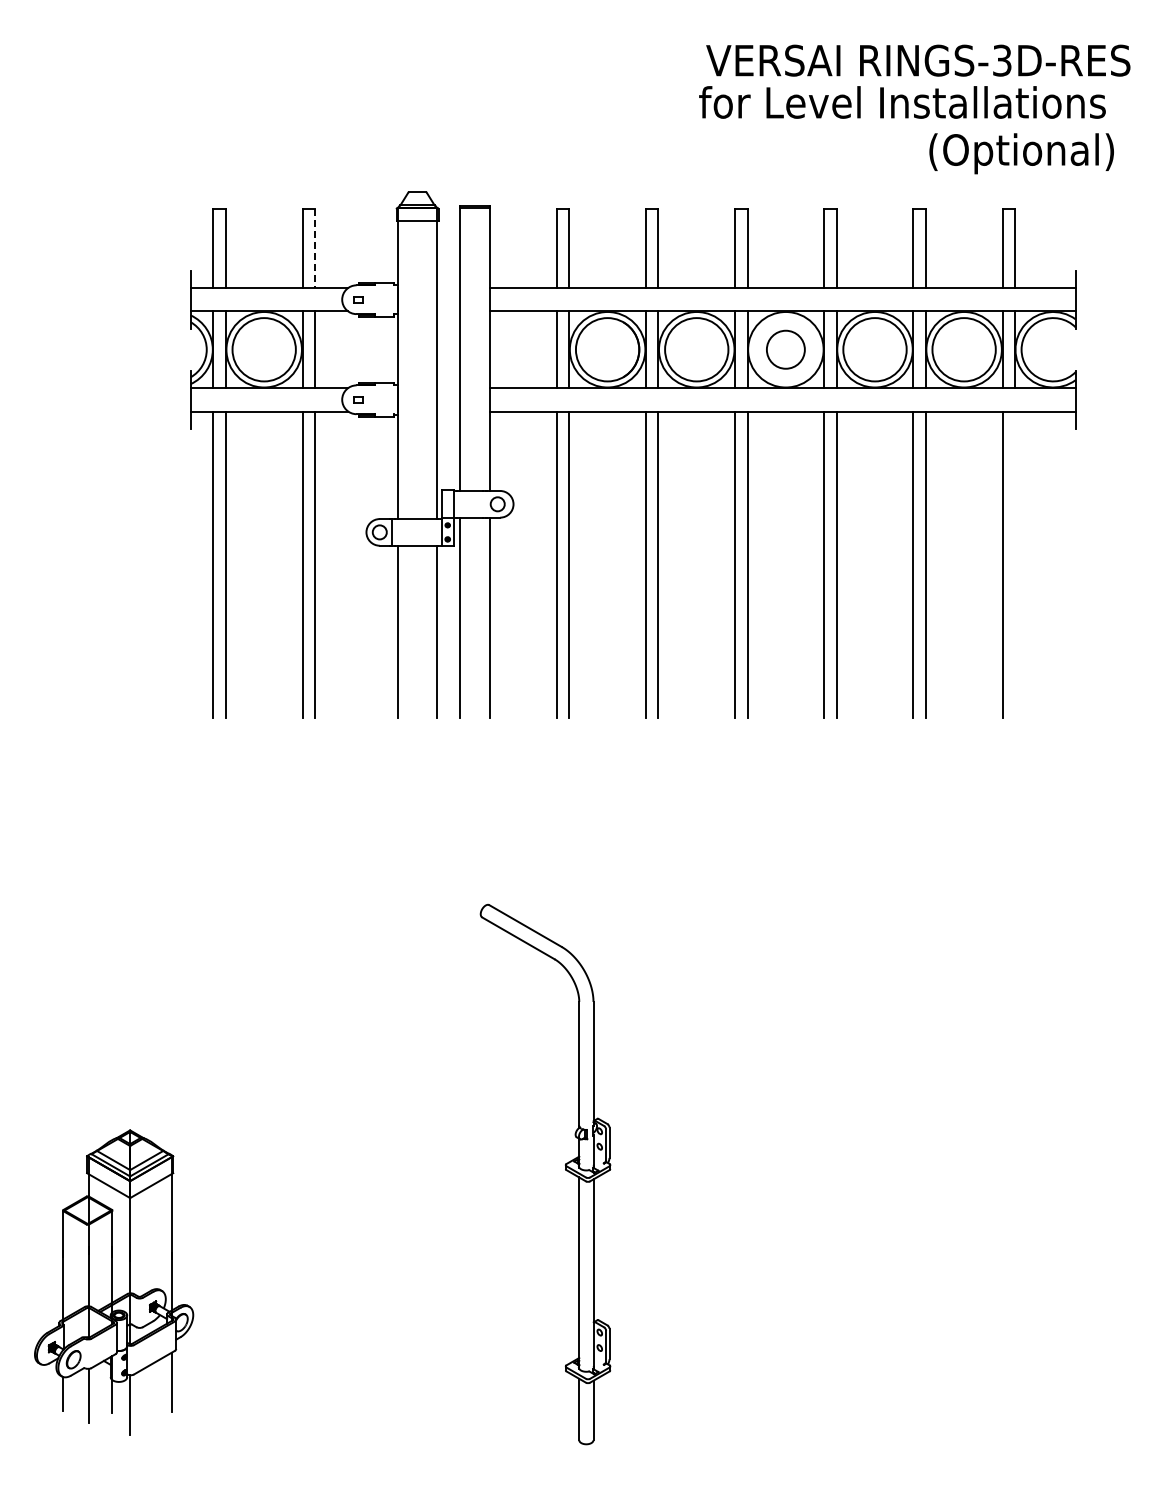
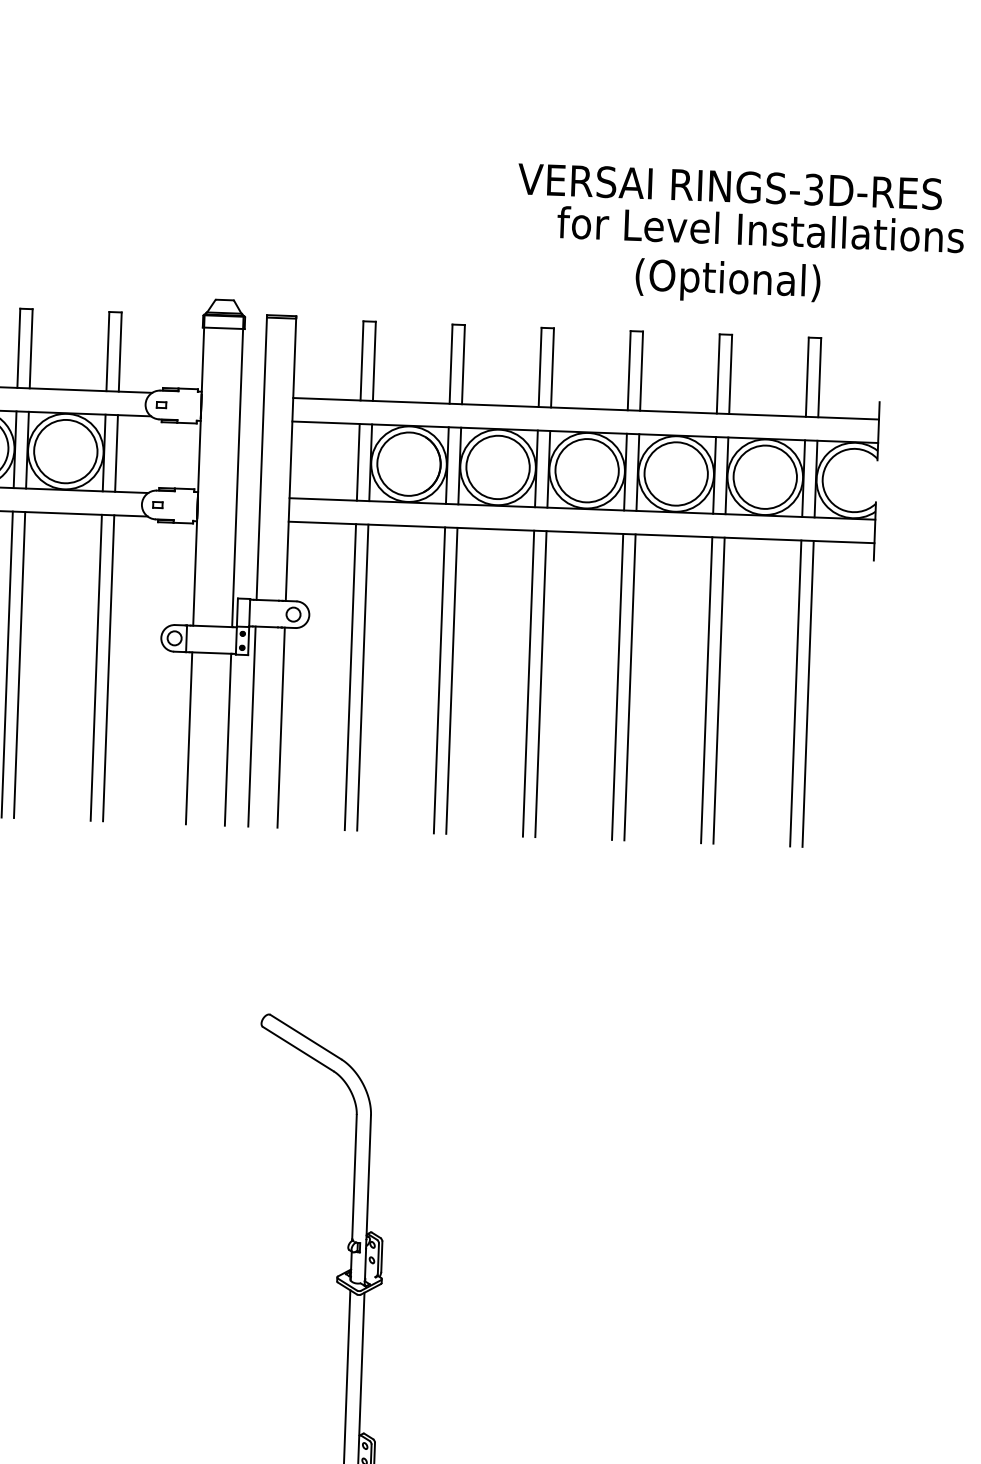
text: (902, 102) -> (760, 229), moved
text: (1021, 153) -> (727, 281), moved
line: (314, 248) -> (119, 352), dashed -> solid
circle: (785, 349) -> (586, 470), size x1.67
line: (1014, 564) -> (807, 693), added

